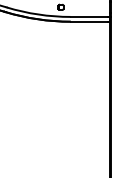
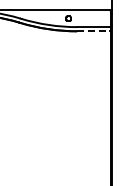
line: (89, 21) -> (93, 31), solid -> dashed

